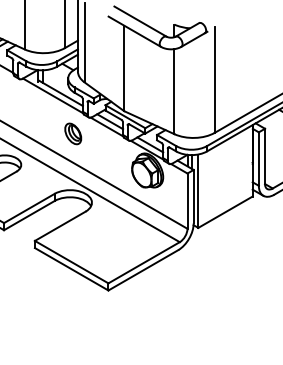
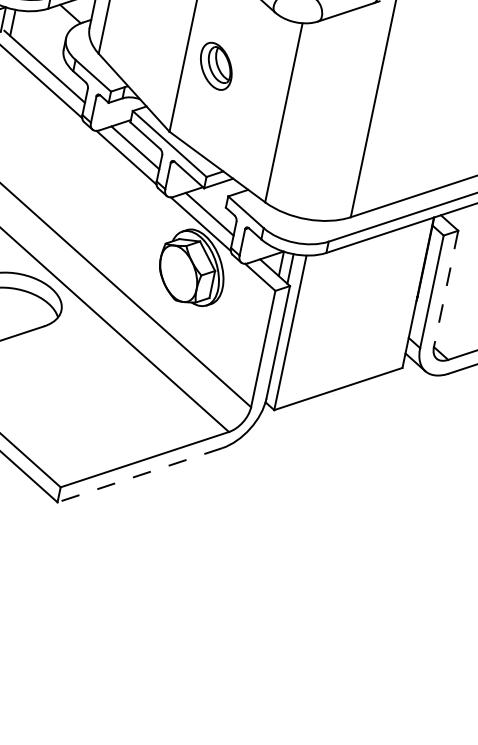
part: (73, 133) -> (217, 65), moved
line: (265, 156) -> (447, 289), solid -> dashed
line: (142, 270) -> (138, 475), solid -> dashed

